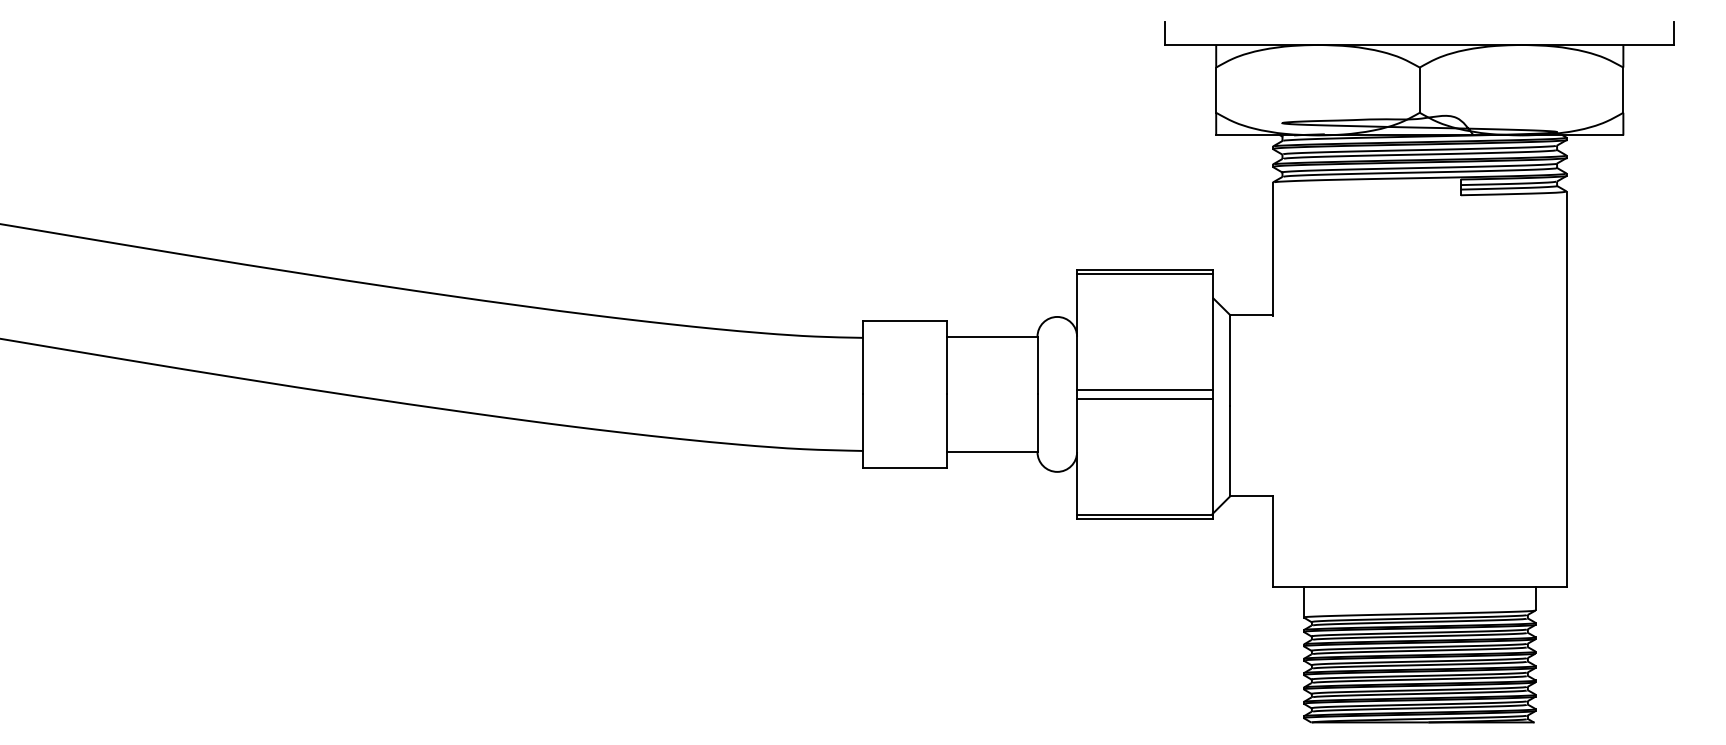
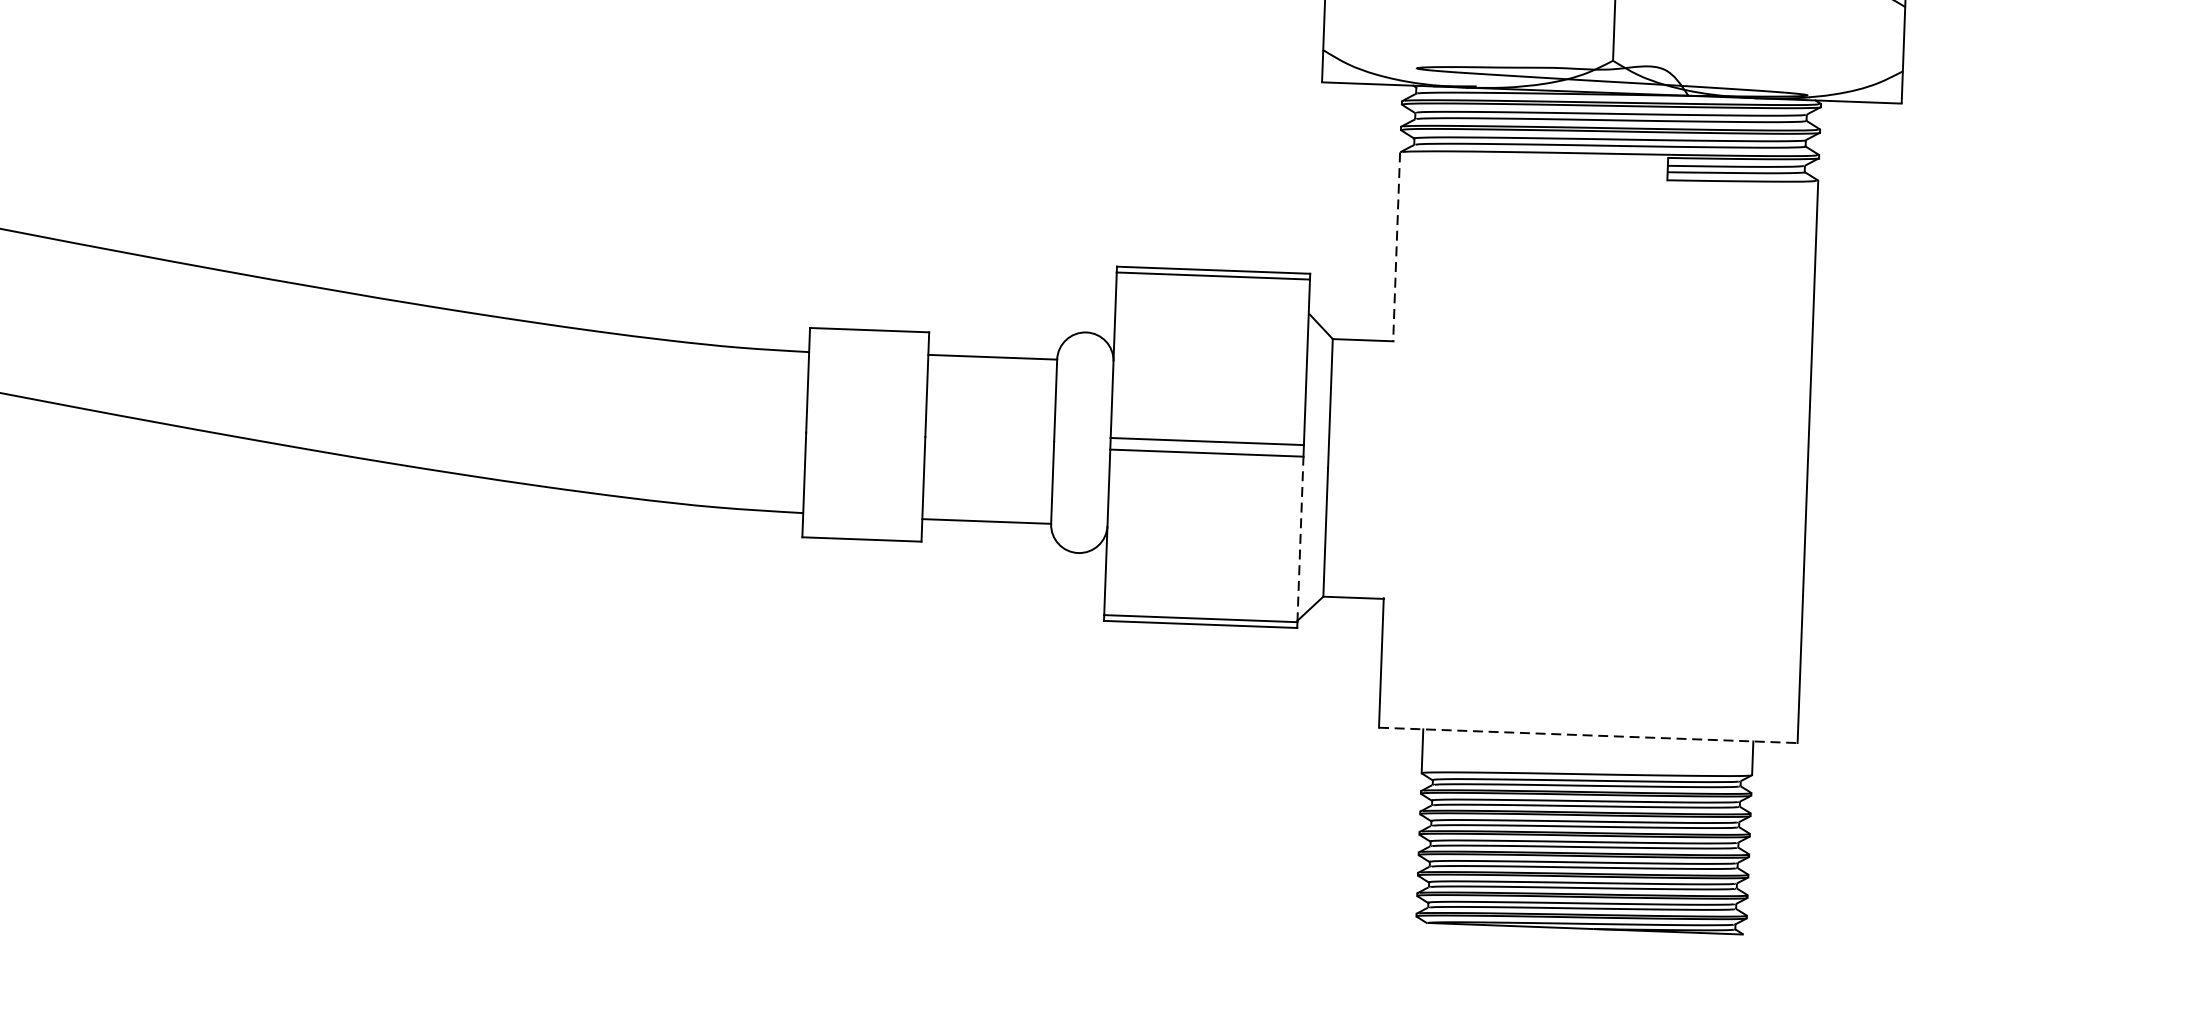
line: (1272, 249) -> (1396, 247), solid -> dashed
line: (1212, 456) -> (1300, 539), solid -> dashed
line: (1420, 586) -> (1589, 735), solid -> dashed

